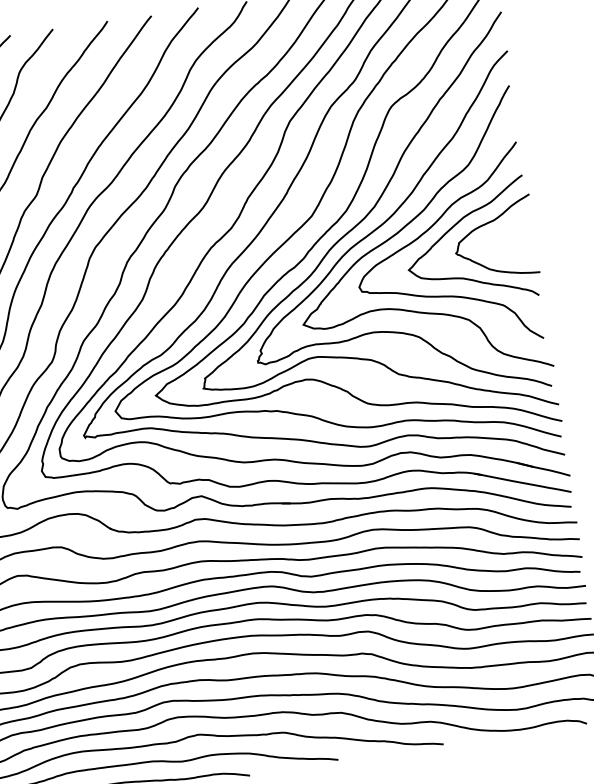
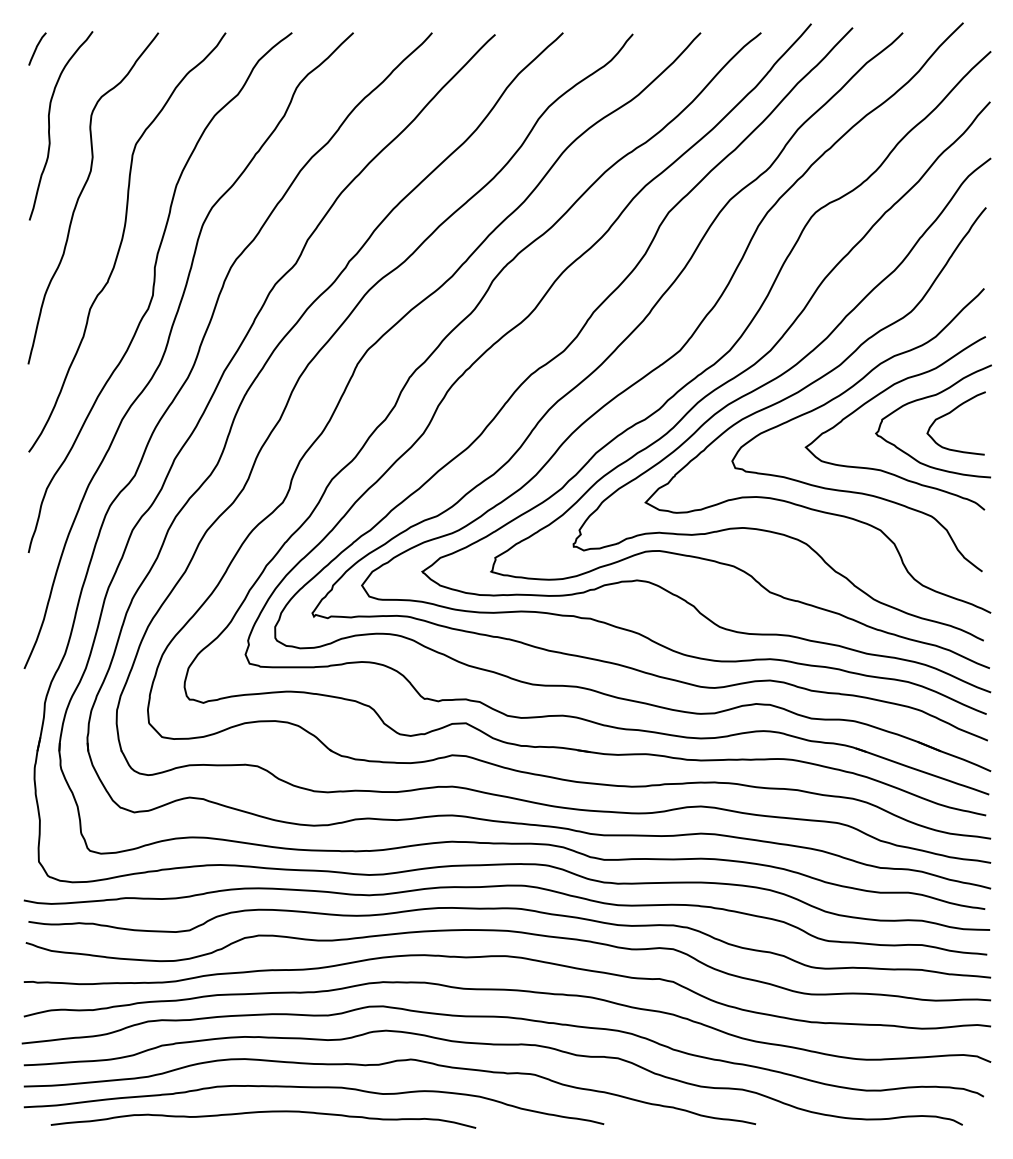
curve: (505, 231) -> (950, 413), added

